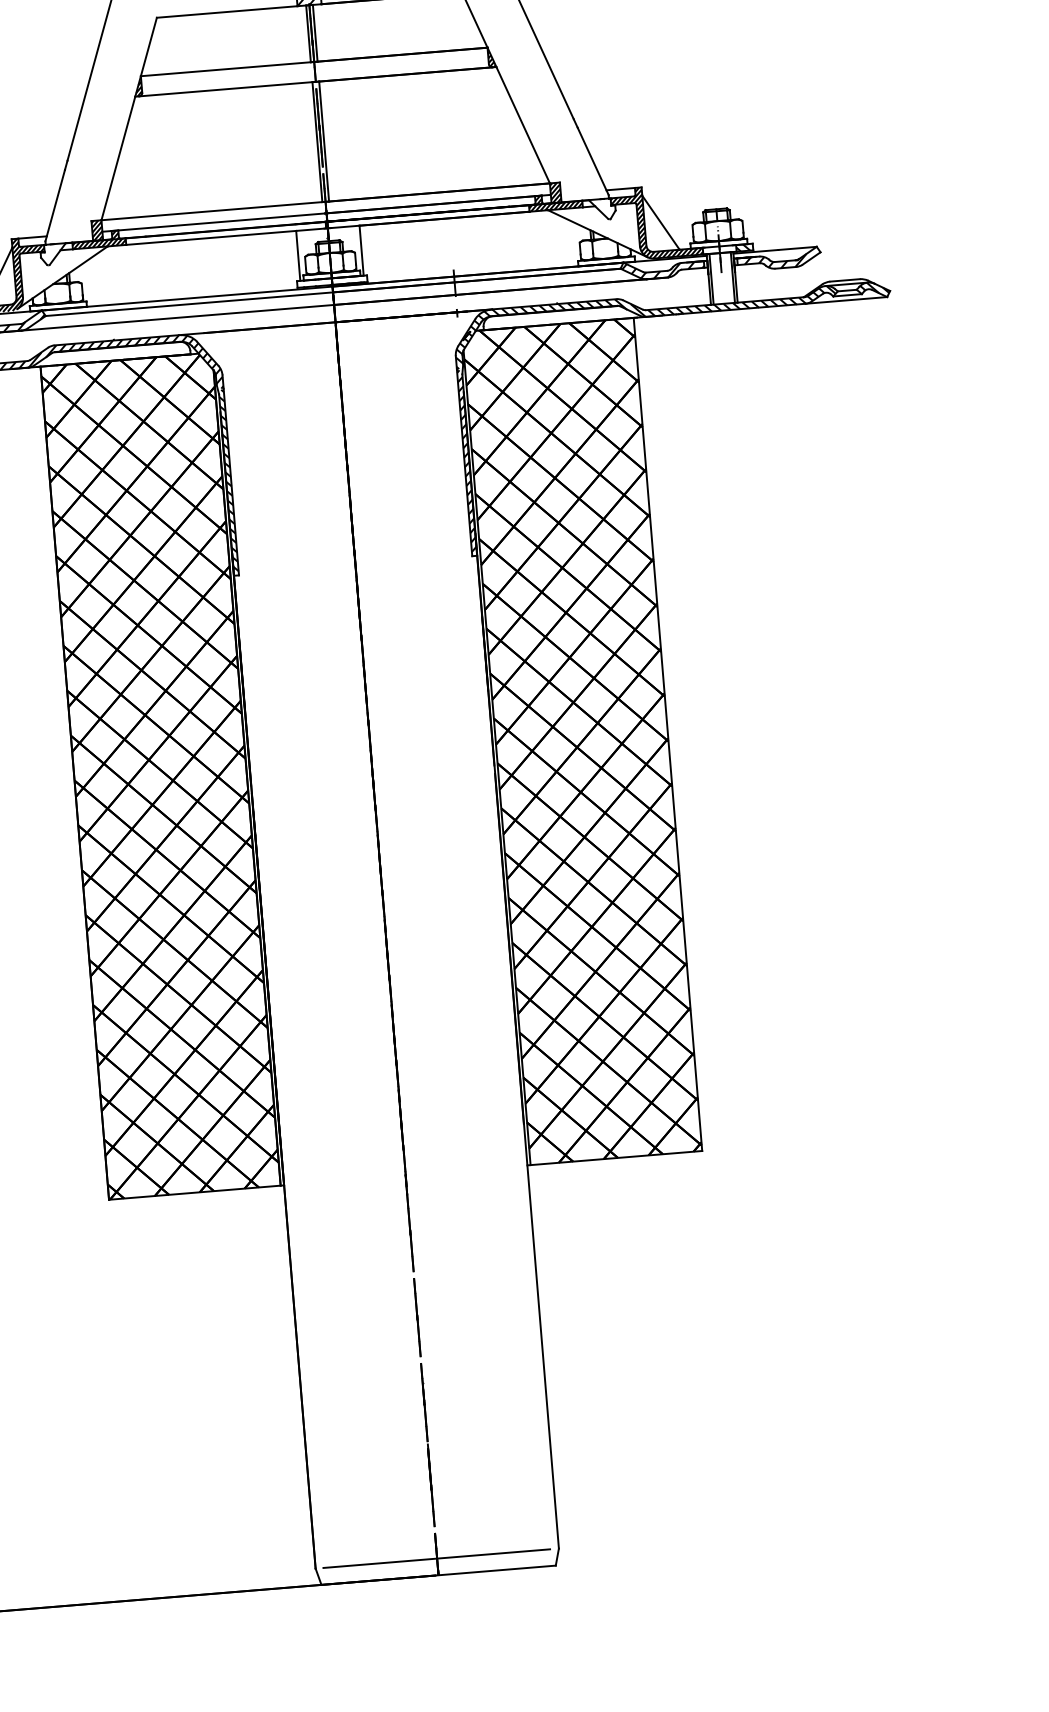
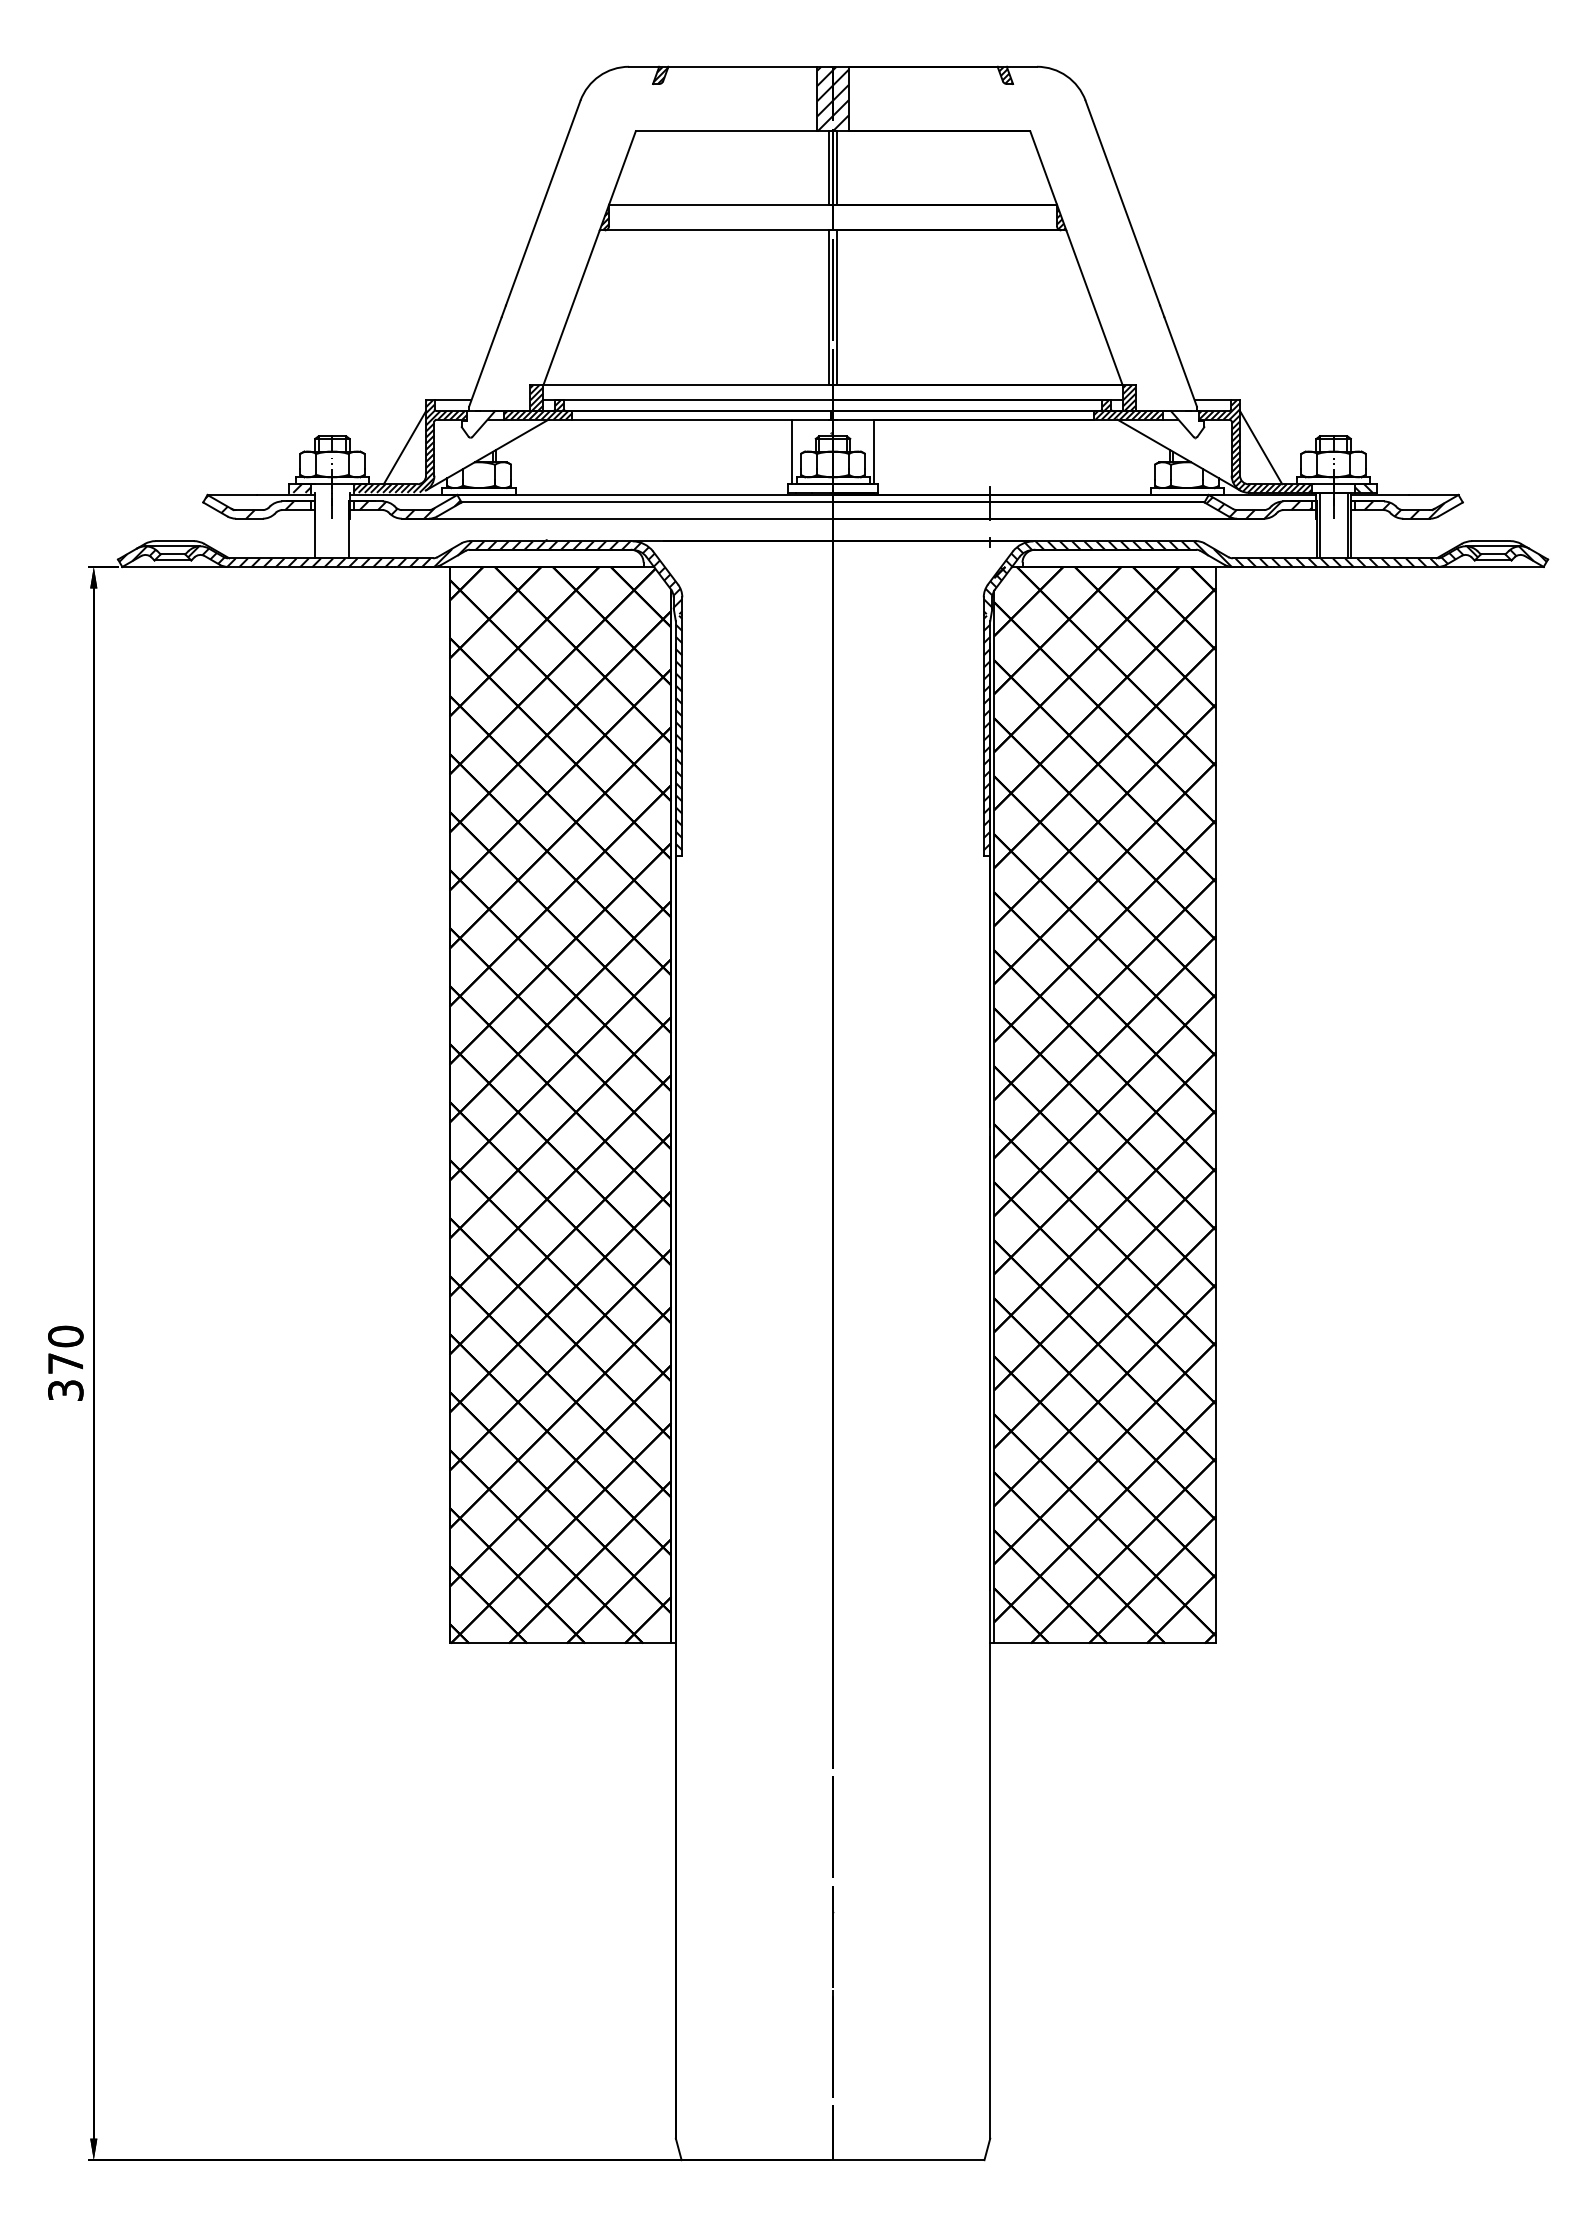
line: (436, 1558) -> (832, 2138), removed

